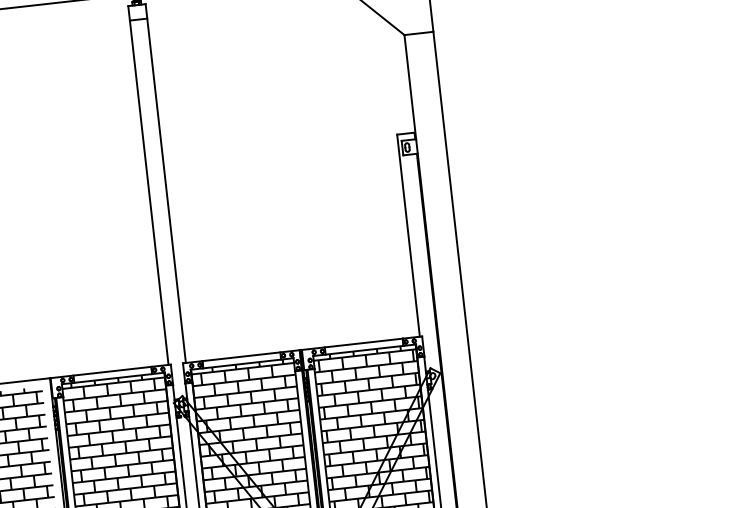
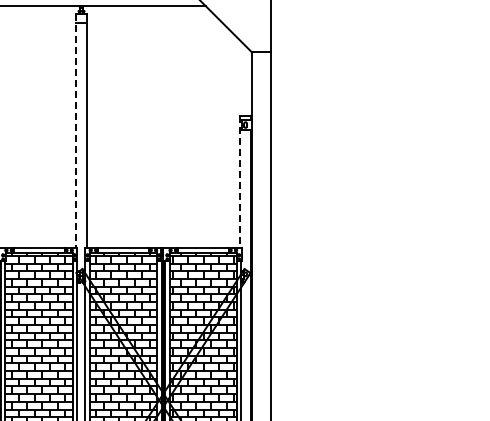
line: (148, 186) -> (75, 131), solid -> dashed
line: (407, 236) -> (239, 182), solid -> dashed

